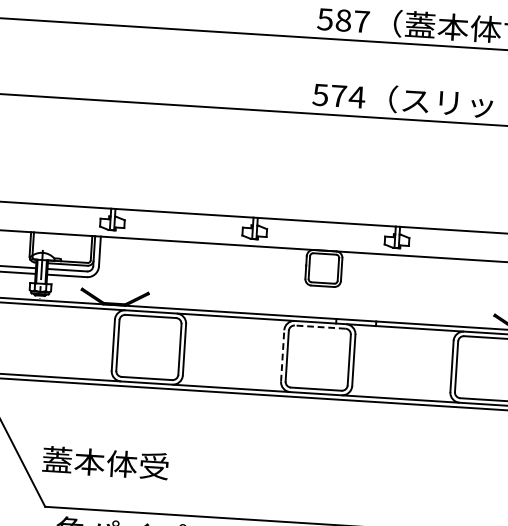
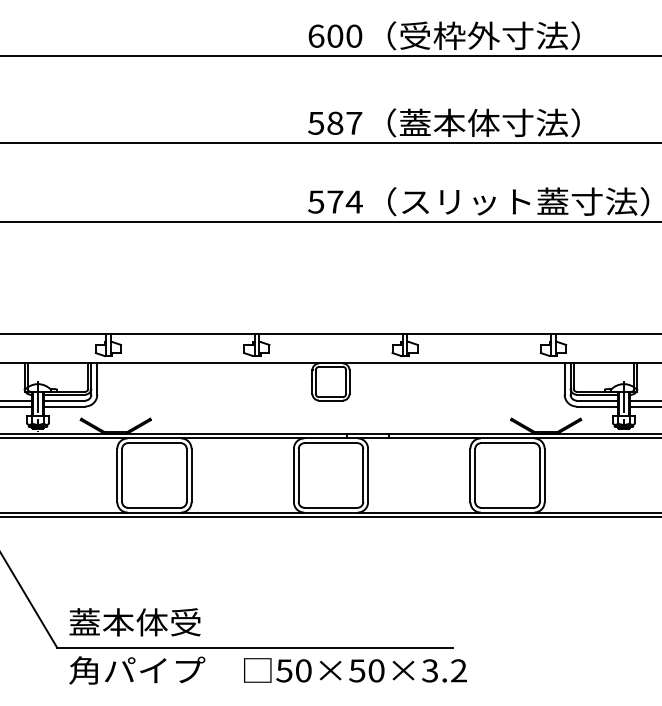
line: (319, 327) -> (330, 443), dashed -> solid
line: (282, 355) -> (293, 475), dashed -> solid
text: (105, 463) -> (134, 622), moved

